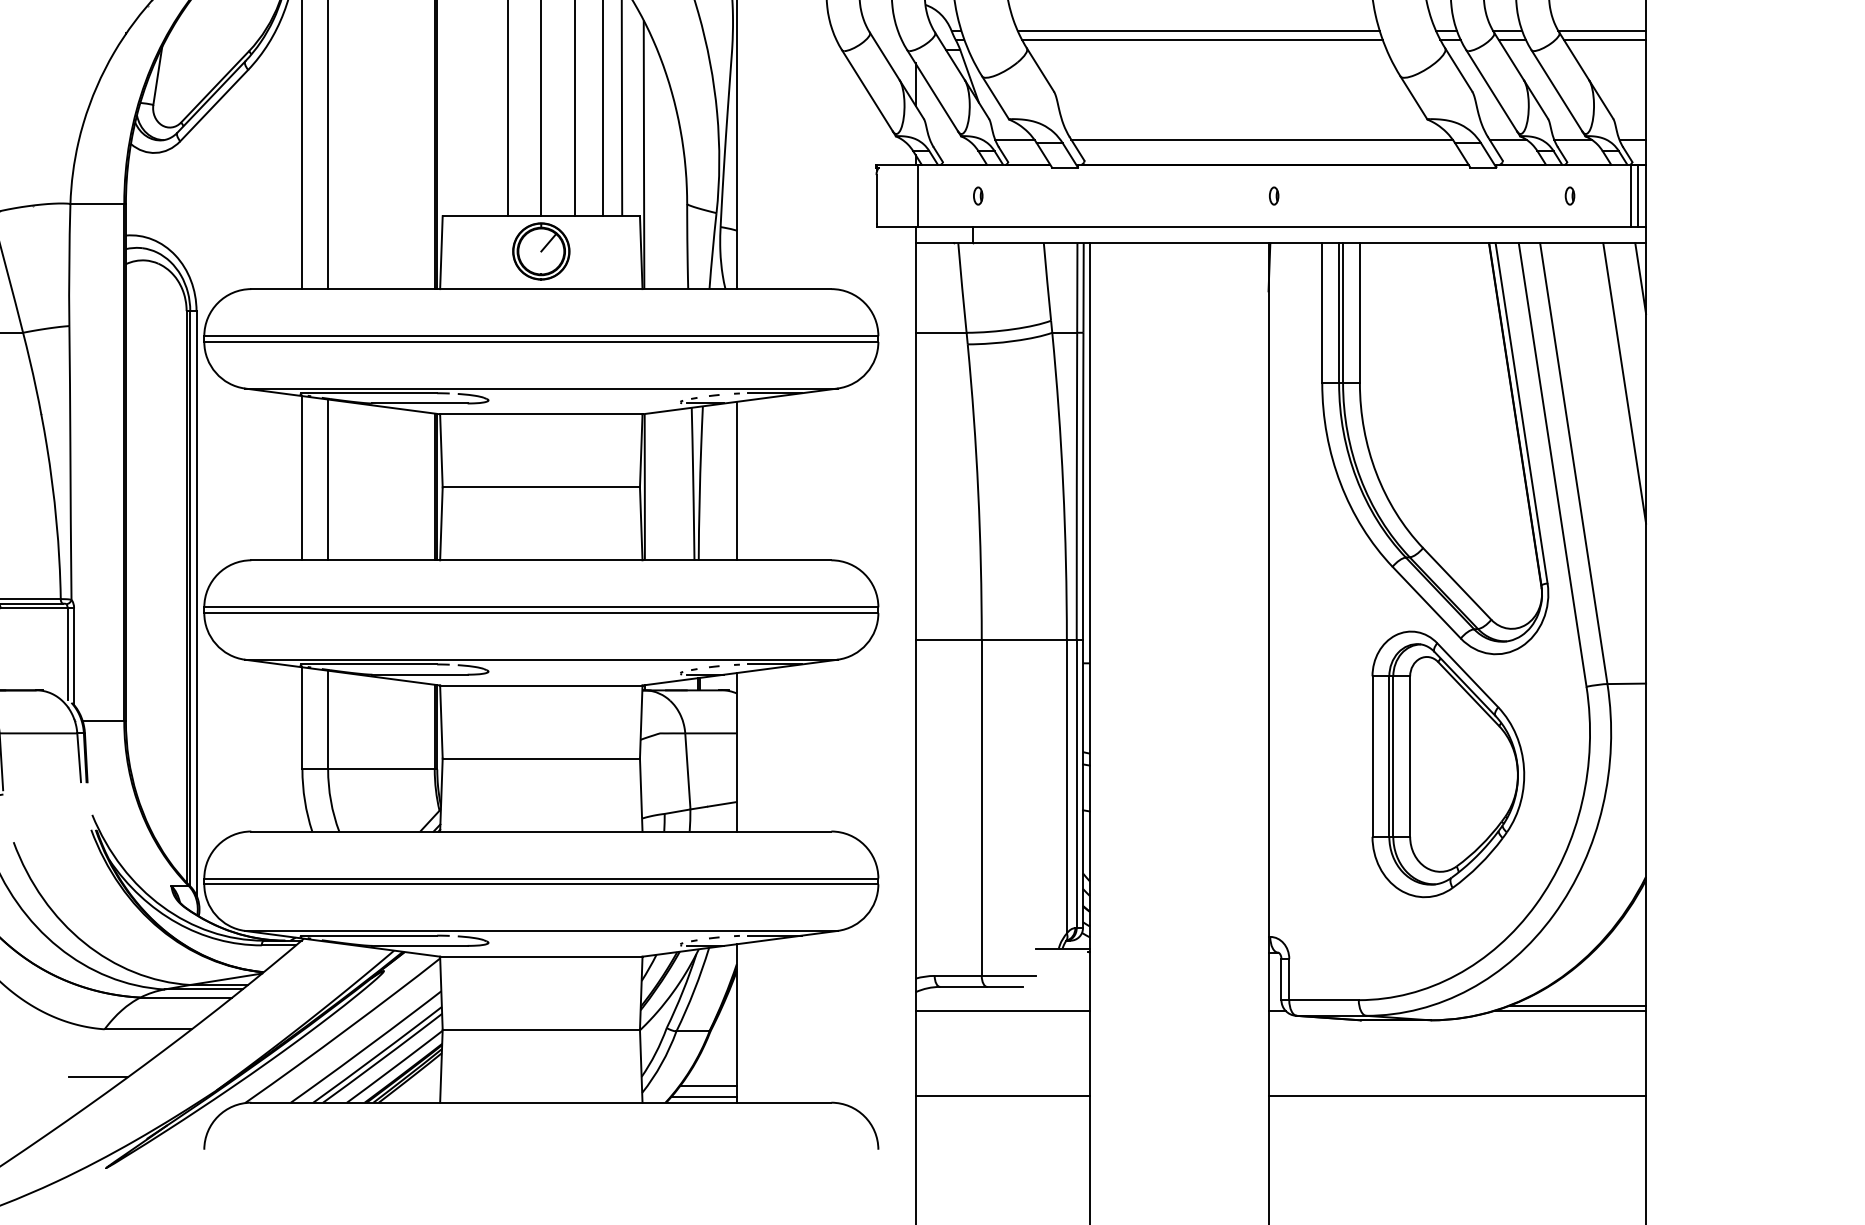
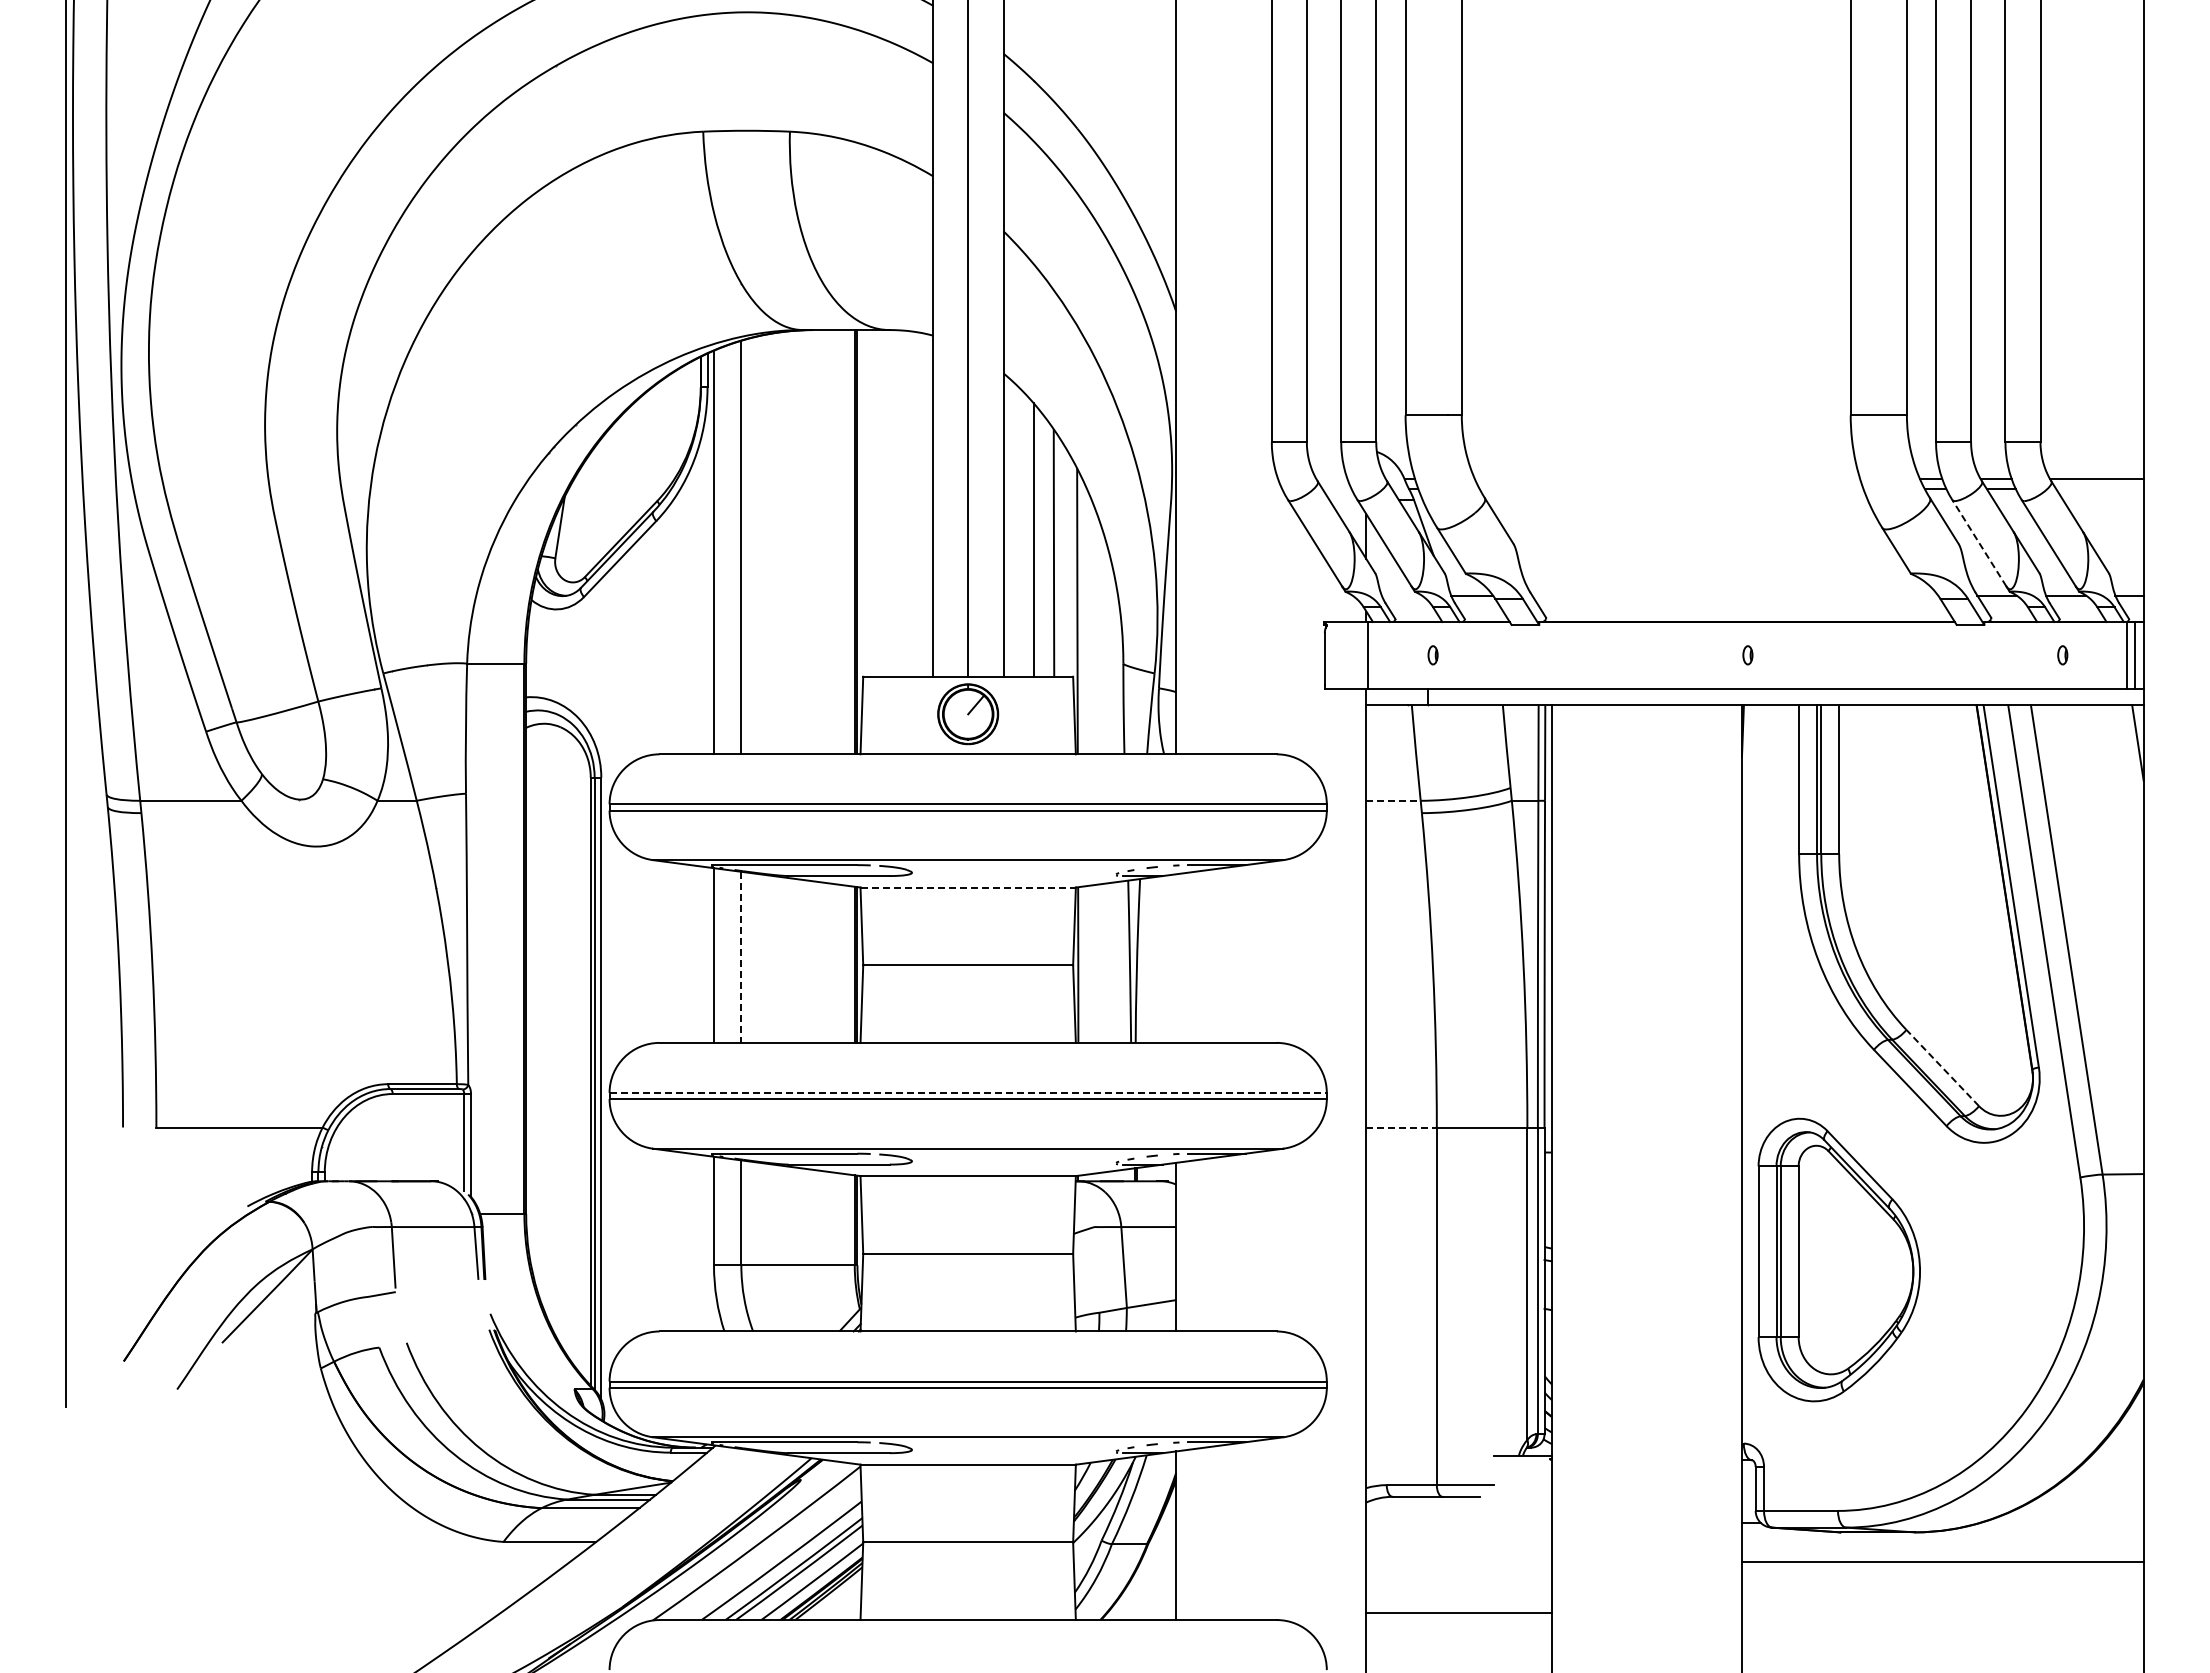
line: (1198, 30) -> (1667, 479), removed
line: (1202, 40) -> (1671, 489), removed
line: (1604, 40) -> (2099, 489), removed
line: (1491, 90) -> (1979, 543), solid -> dashed
line: (1262, 139) -> (1735, 595), removed
line: (941, 332) -> (1394, 800), solid -> dashed
line: (1624, 383) -> (2120, 854), removed
line: (541, 414) -> (968, 887), solid -> dashed
line: (328, 480) -> (741, 957), solid -> dashed
line: (737, 480) -> (1176, 958), removed
line: (1456, 584) -> (1942, 1068), solid -> dashed
line: (541, 606) -> (968, 1092), solid -> dashed
line: (949, 639) -> (1402, 1127), solid -> dashed
part: (1447, 763) -> (1838, 1259), moved
line: (1577, 1005) -> (2070, 1516), removed
line: (1002, 1011) -> (1458, 1522), removed
line: (1569, 1011) -> (2062, 1522), removed
line: (98, 1076) -> (496, 1592), removed
line: (707, 1086) -> (1145, 1602), removed
line: (1456, 1096) -> (1942, 1562), moved
line: (704, 1097) -> (1141, 1614), removed

